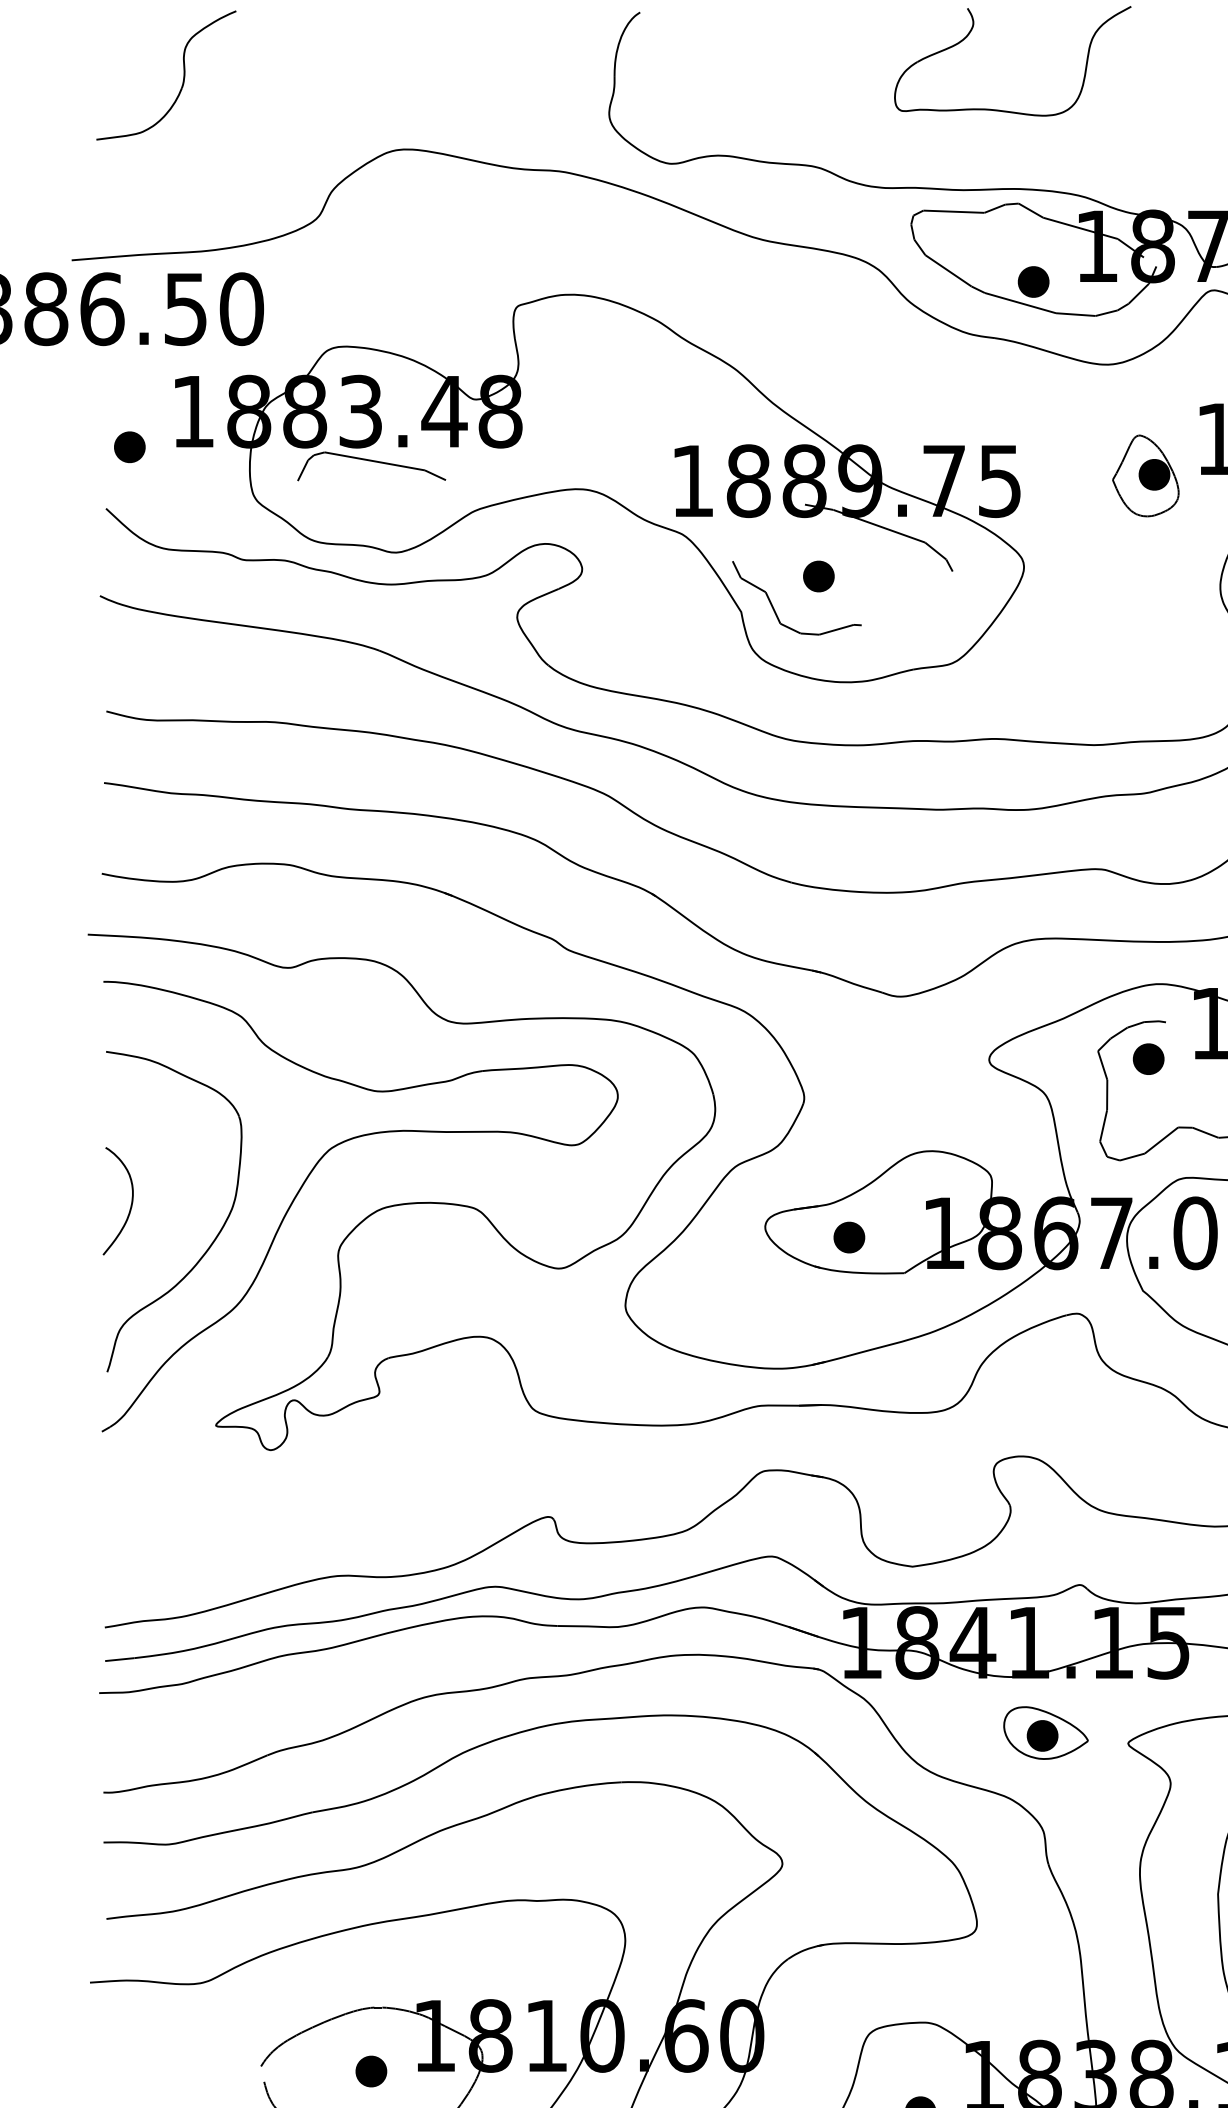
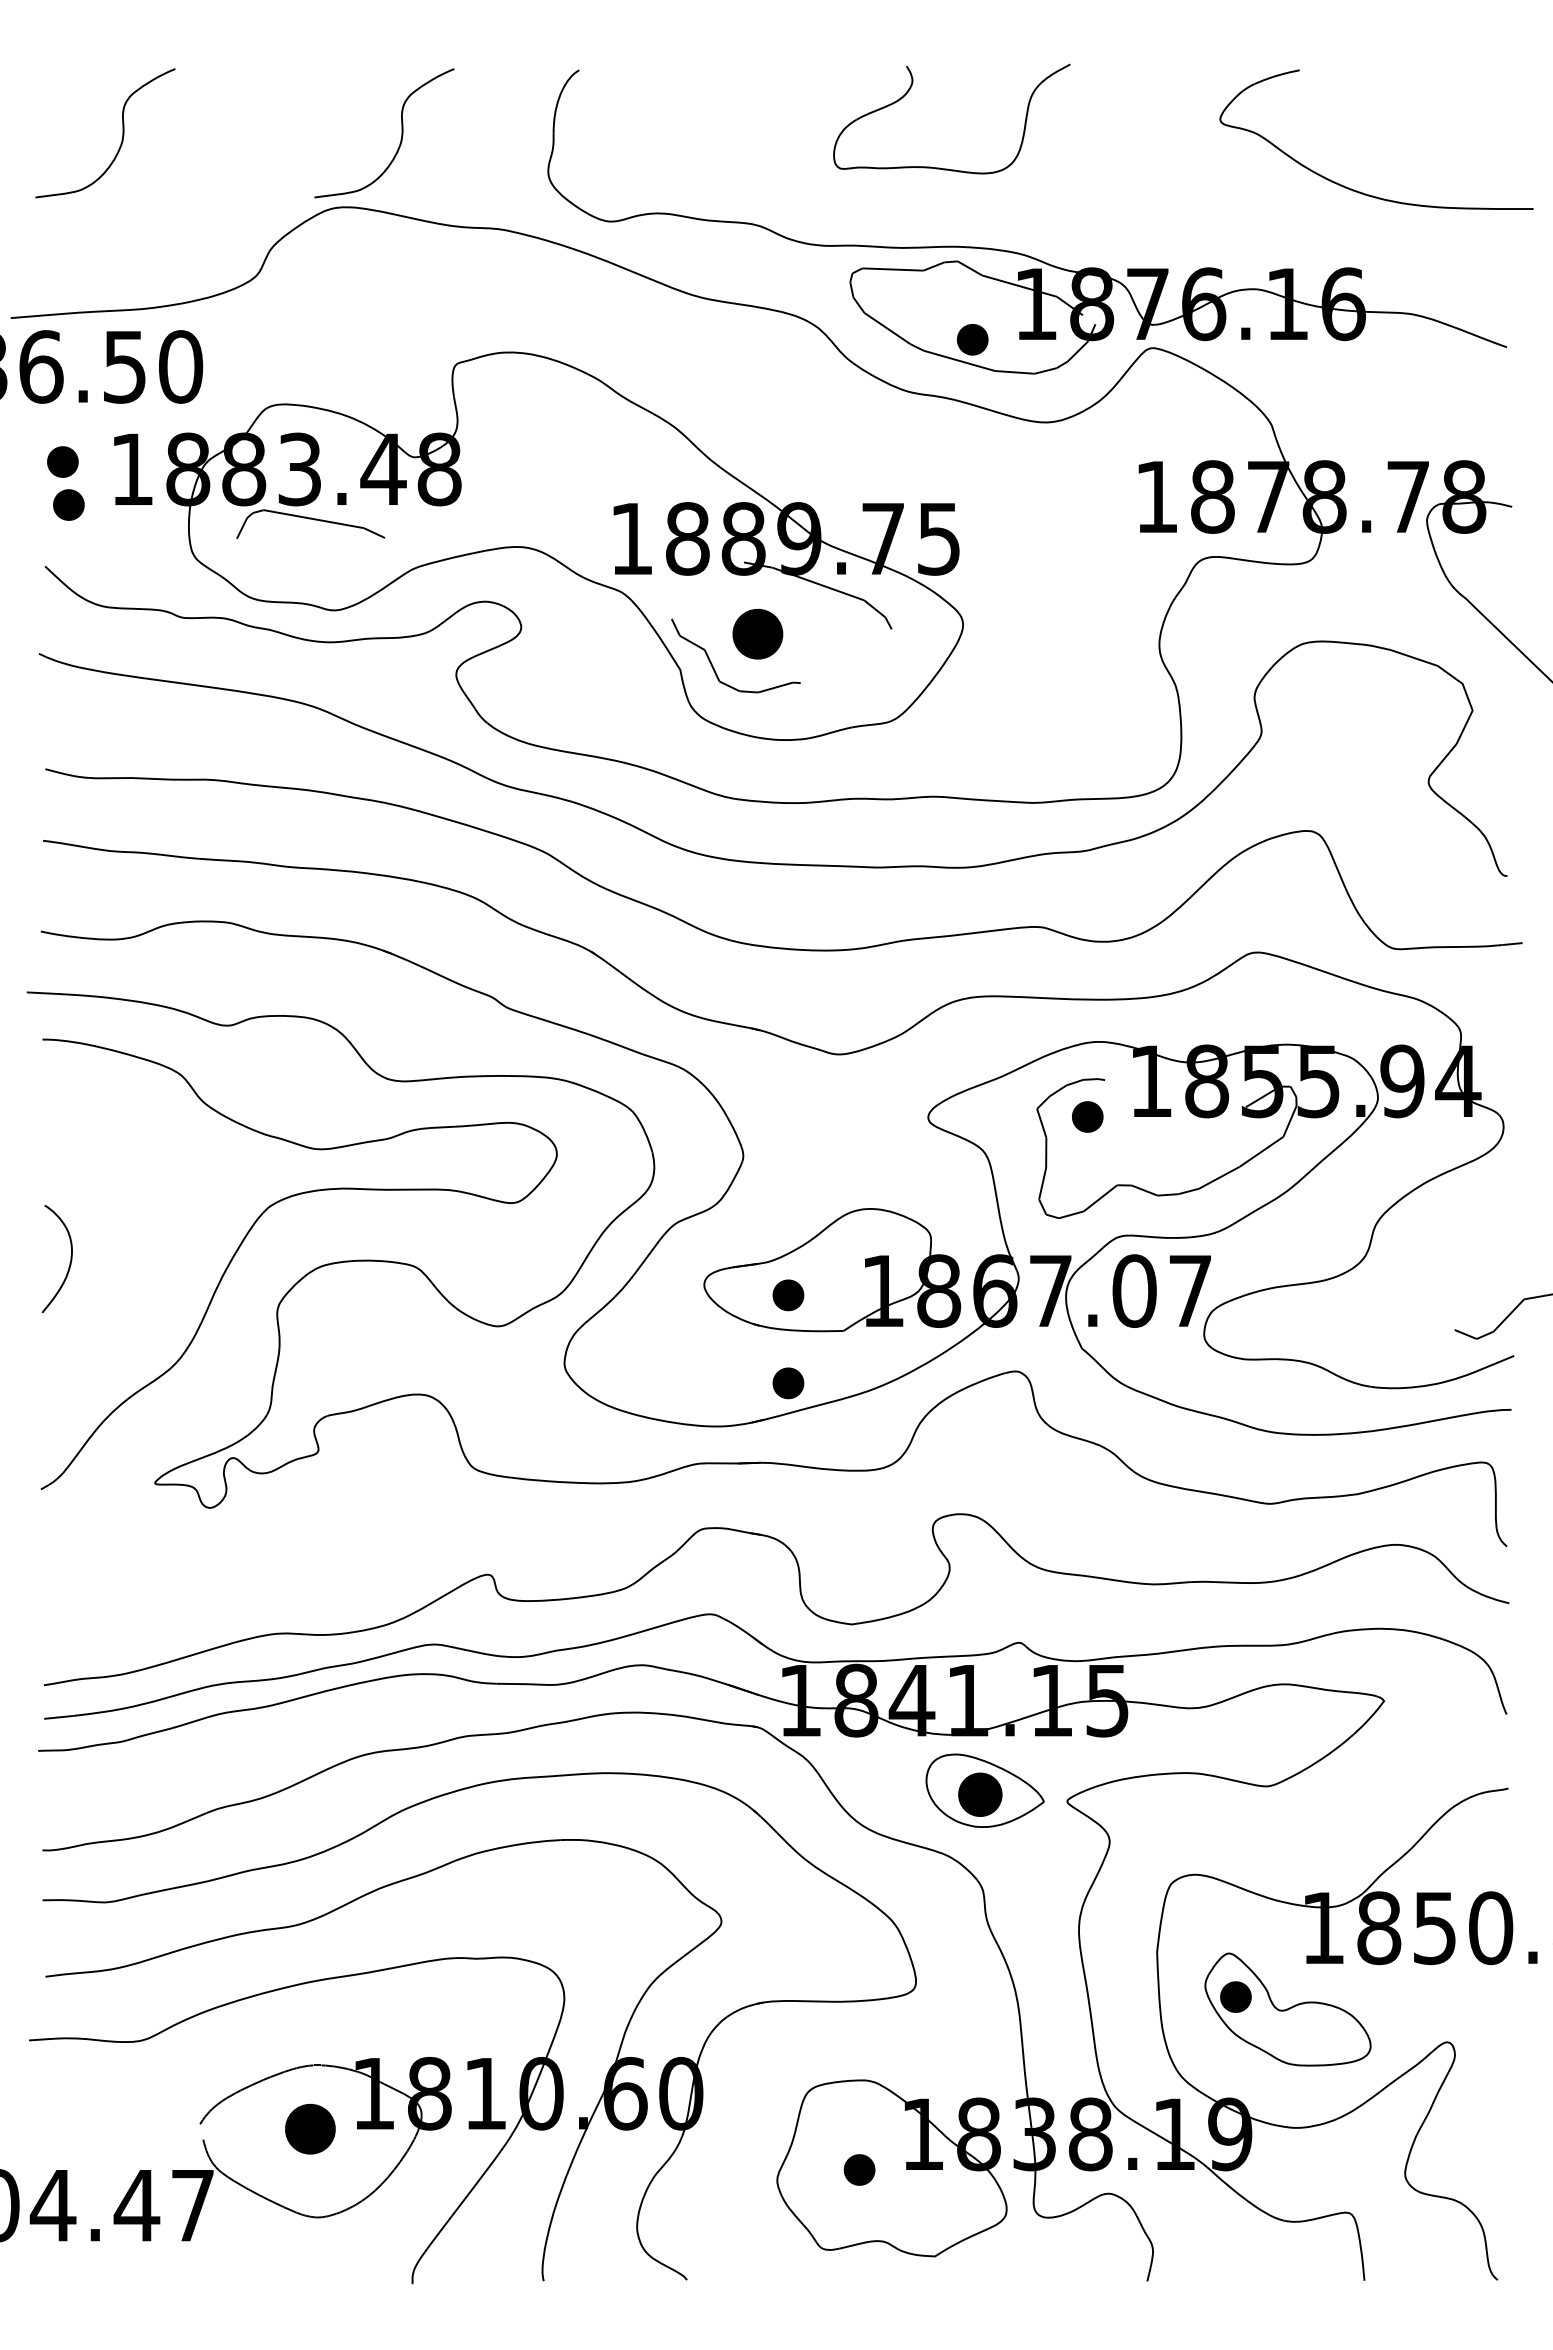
part: (462, 75) -> (401, 133), added
part: (123, 403) -> (62, 461), added
part: (1145, 475) -> (1084, 533), removed
part: (818, 576) -> (757, 634), size x1.6
part: (217, 1233) -> (156, 1291), removed
part: (849, 1325) -> (788, 1383), added
part: (1045, 1732) -> (984, 1790), size x1.4
part: (371, 2071) -> (310, 2129), size x1.6

